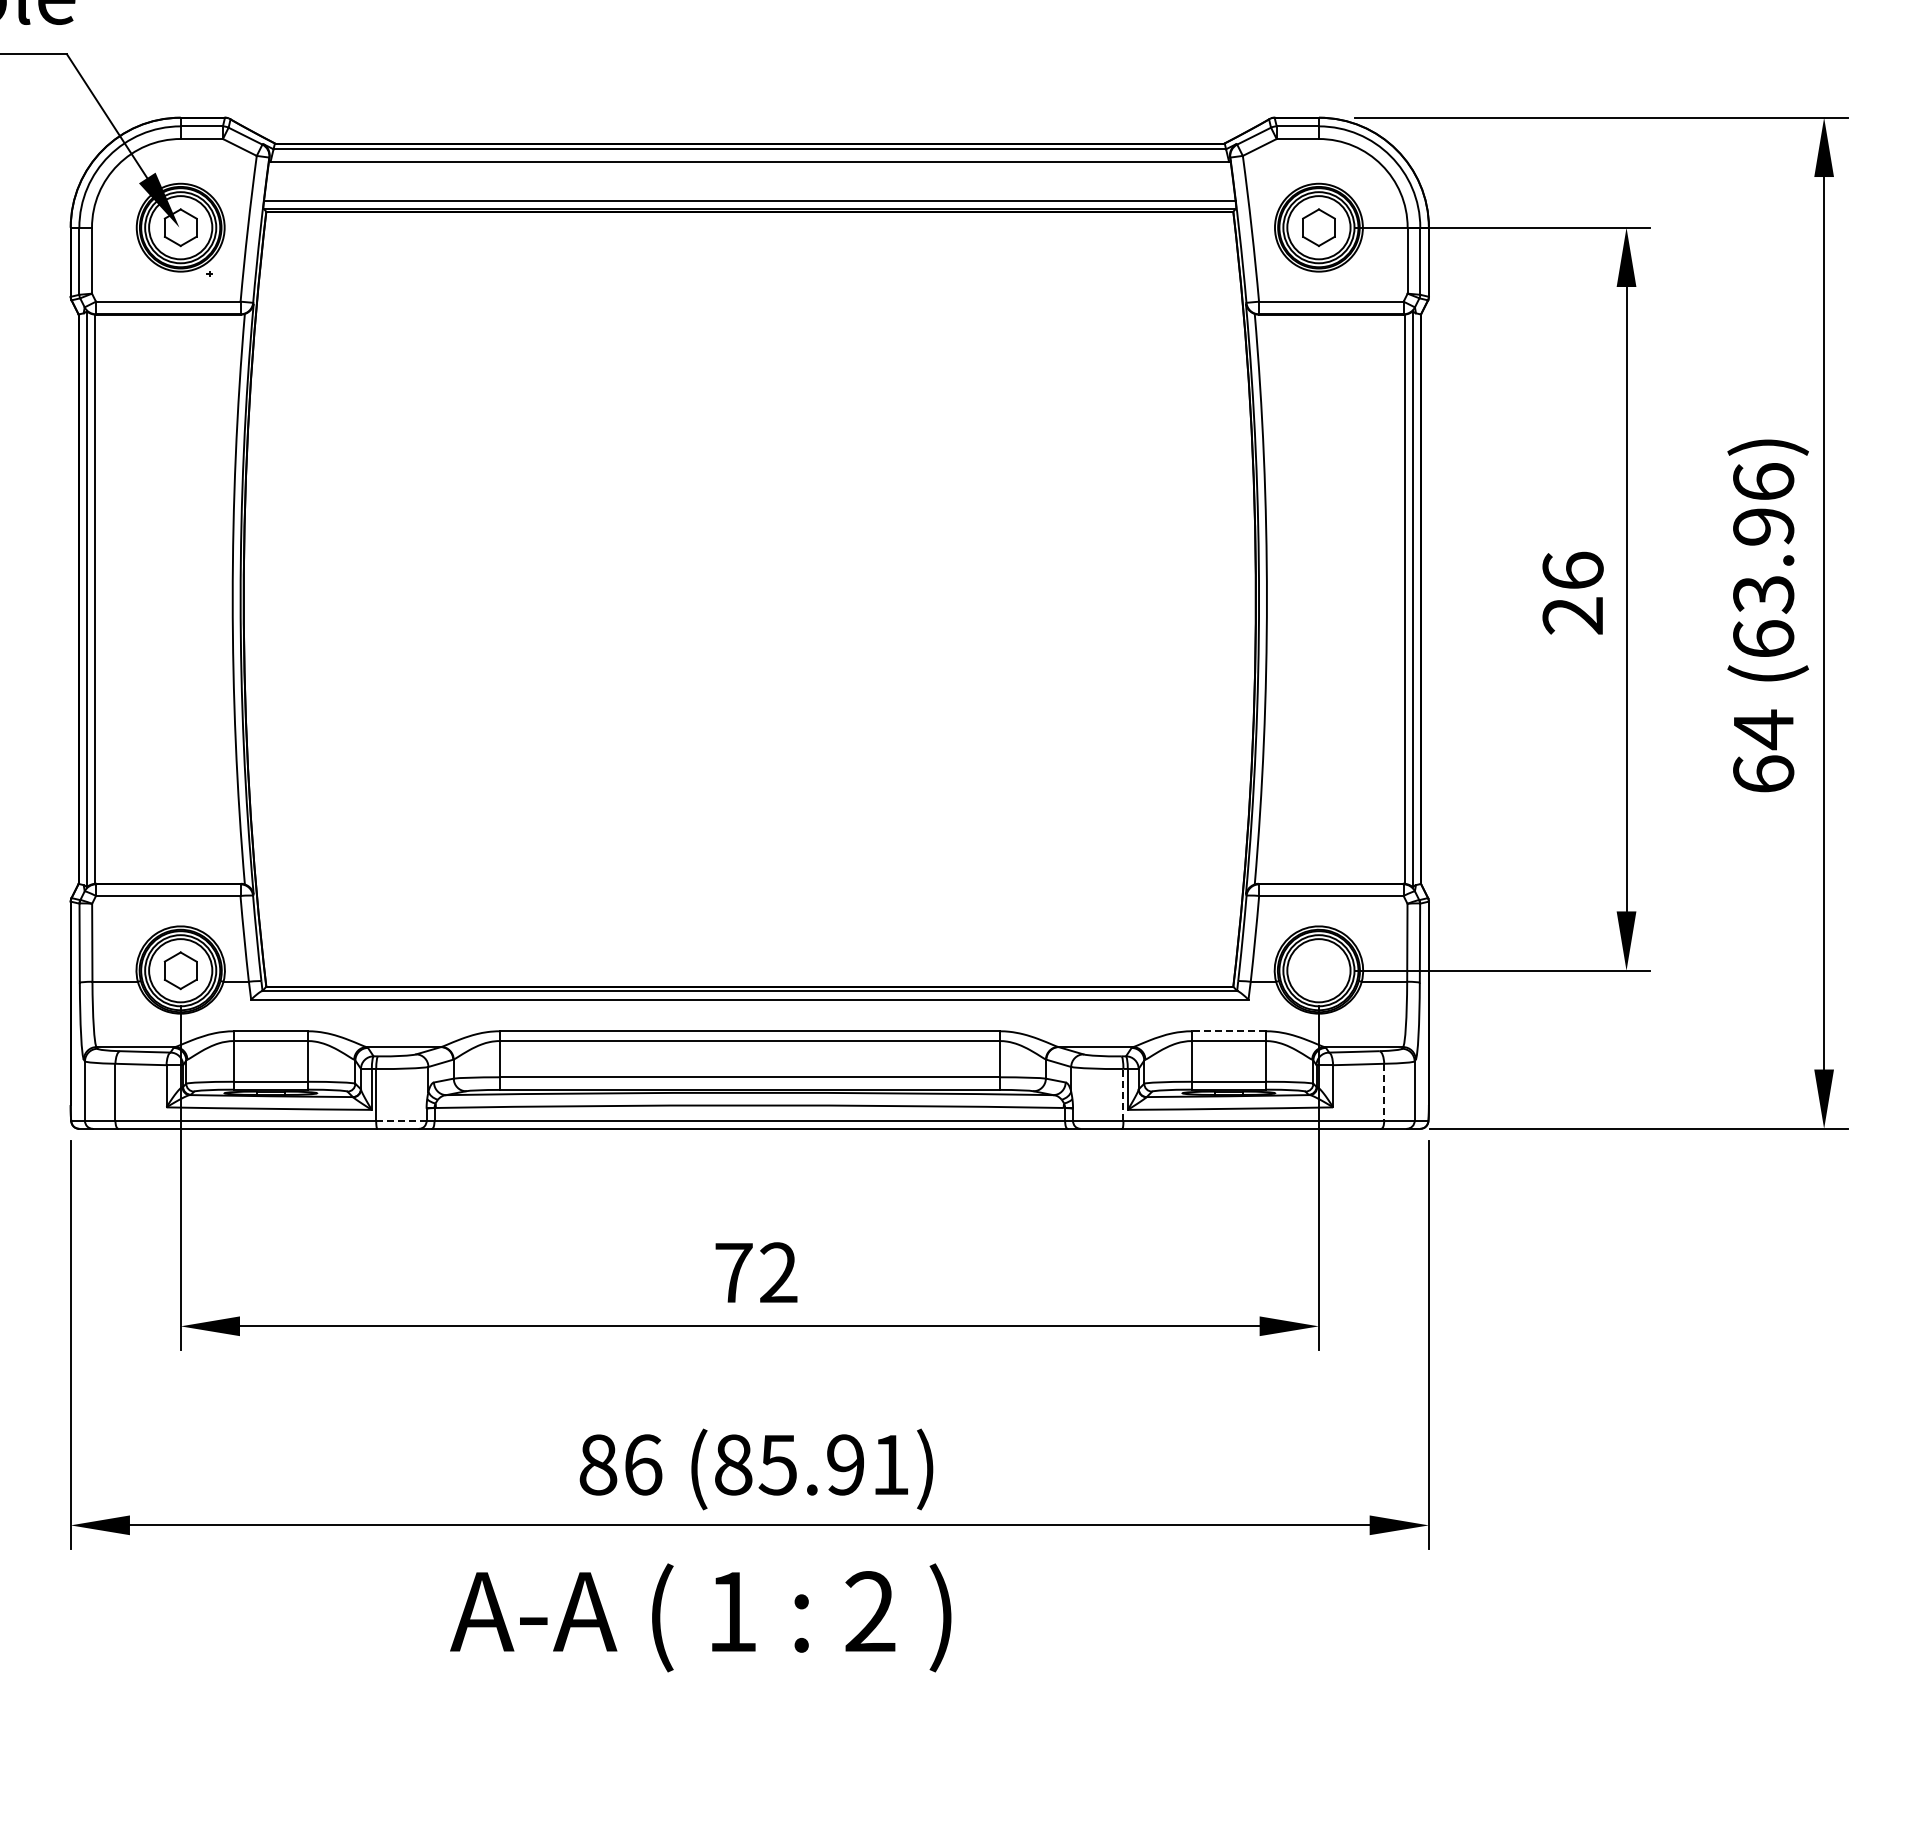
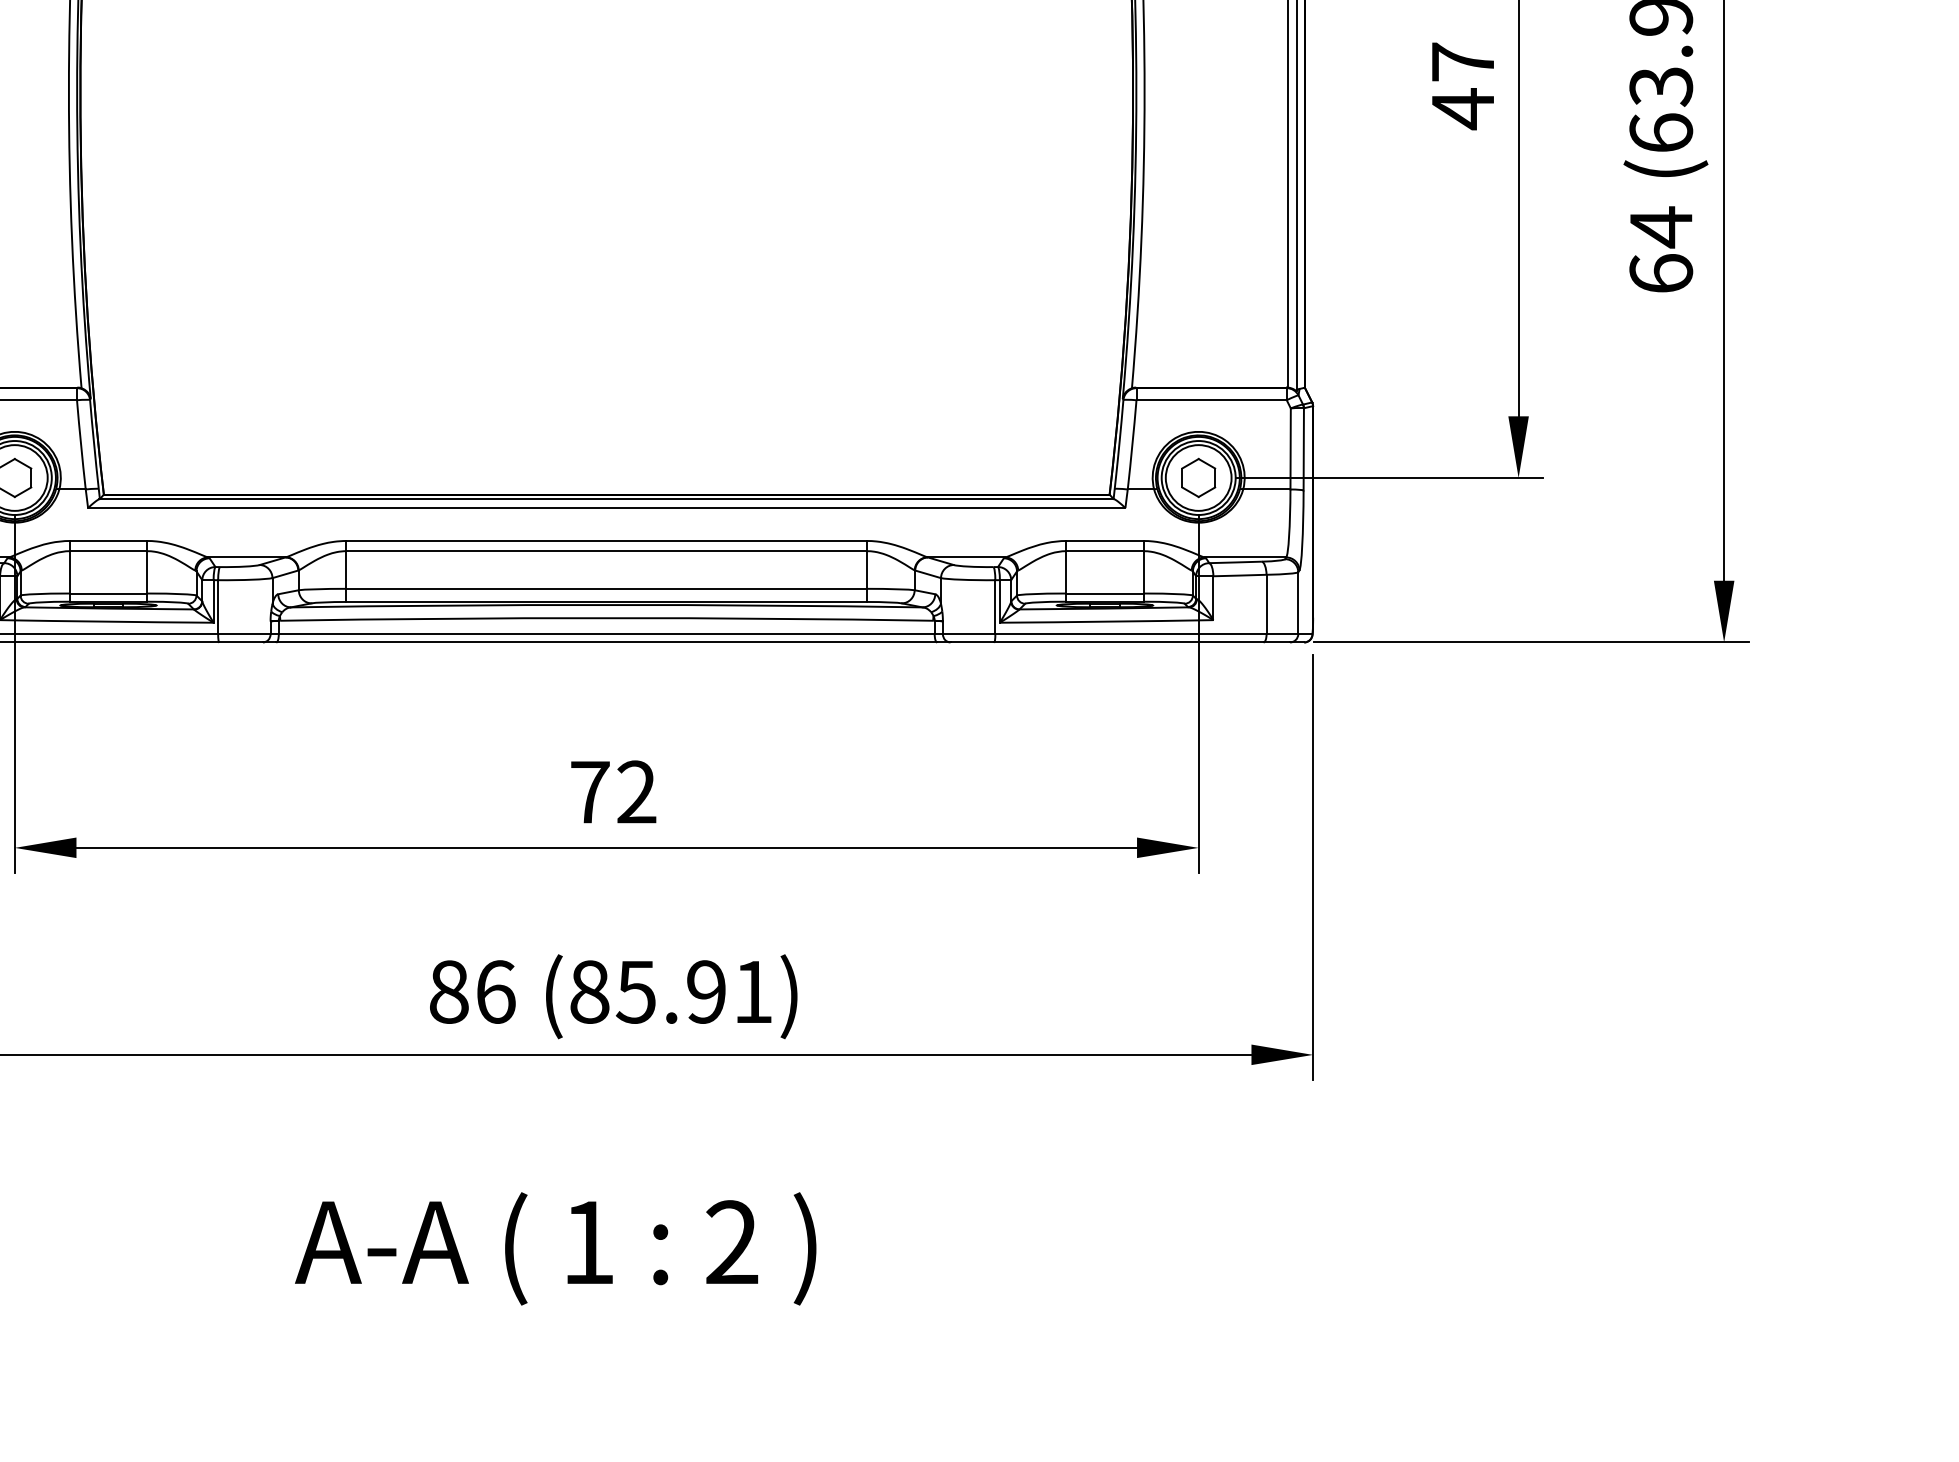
text: (1572, 593) -> (1462, 85), 26 -> 47
part: (1318, 970) -> (1198, 477), added
line: (1228, 1031) -> (1104, 541), dashed -> solid
line: (1384, 1092) -> (1266, 604), dashed -> solid
line: (1123, 1094) -> (995, 606), dashed -> solid
line: (401, 1120) -> (244, 633), dashed -> solid
text: (700, 1617) -> (555, 1248), moved

